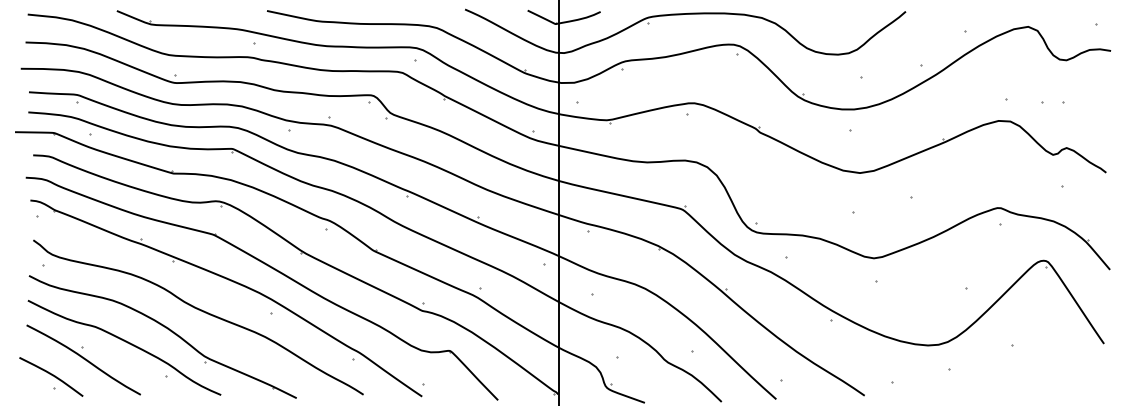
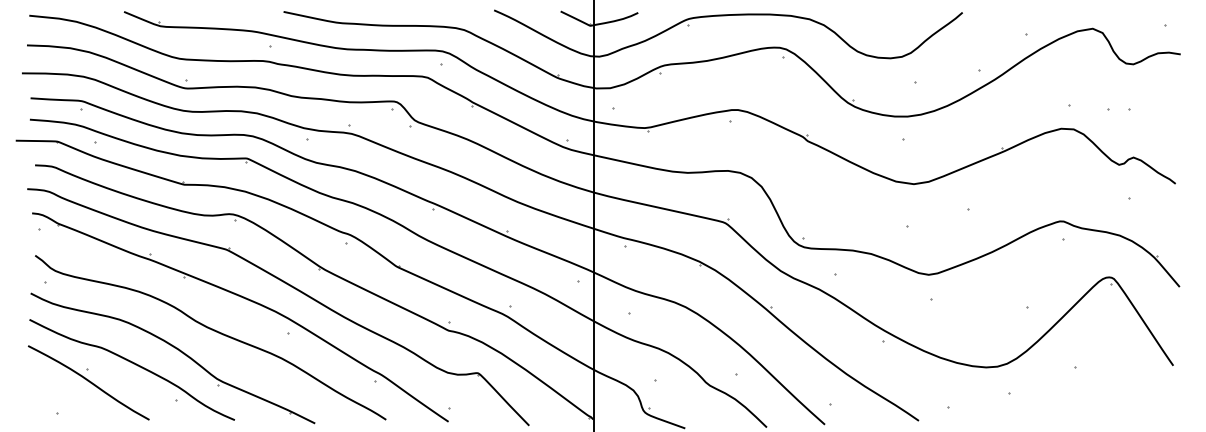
curve: (51, 375) -> (54, 399), removed

